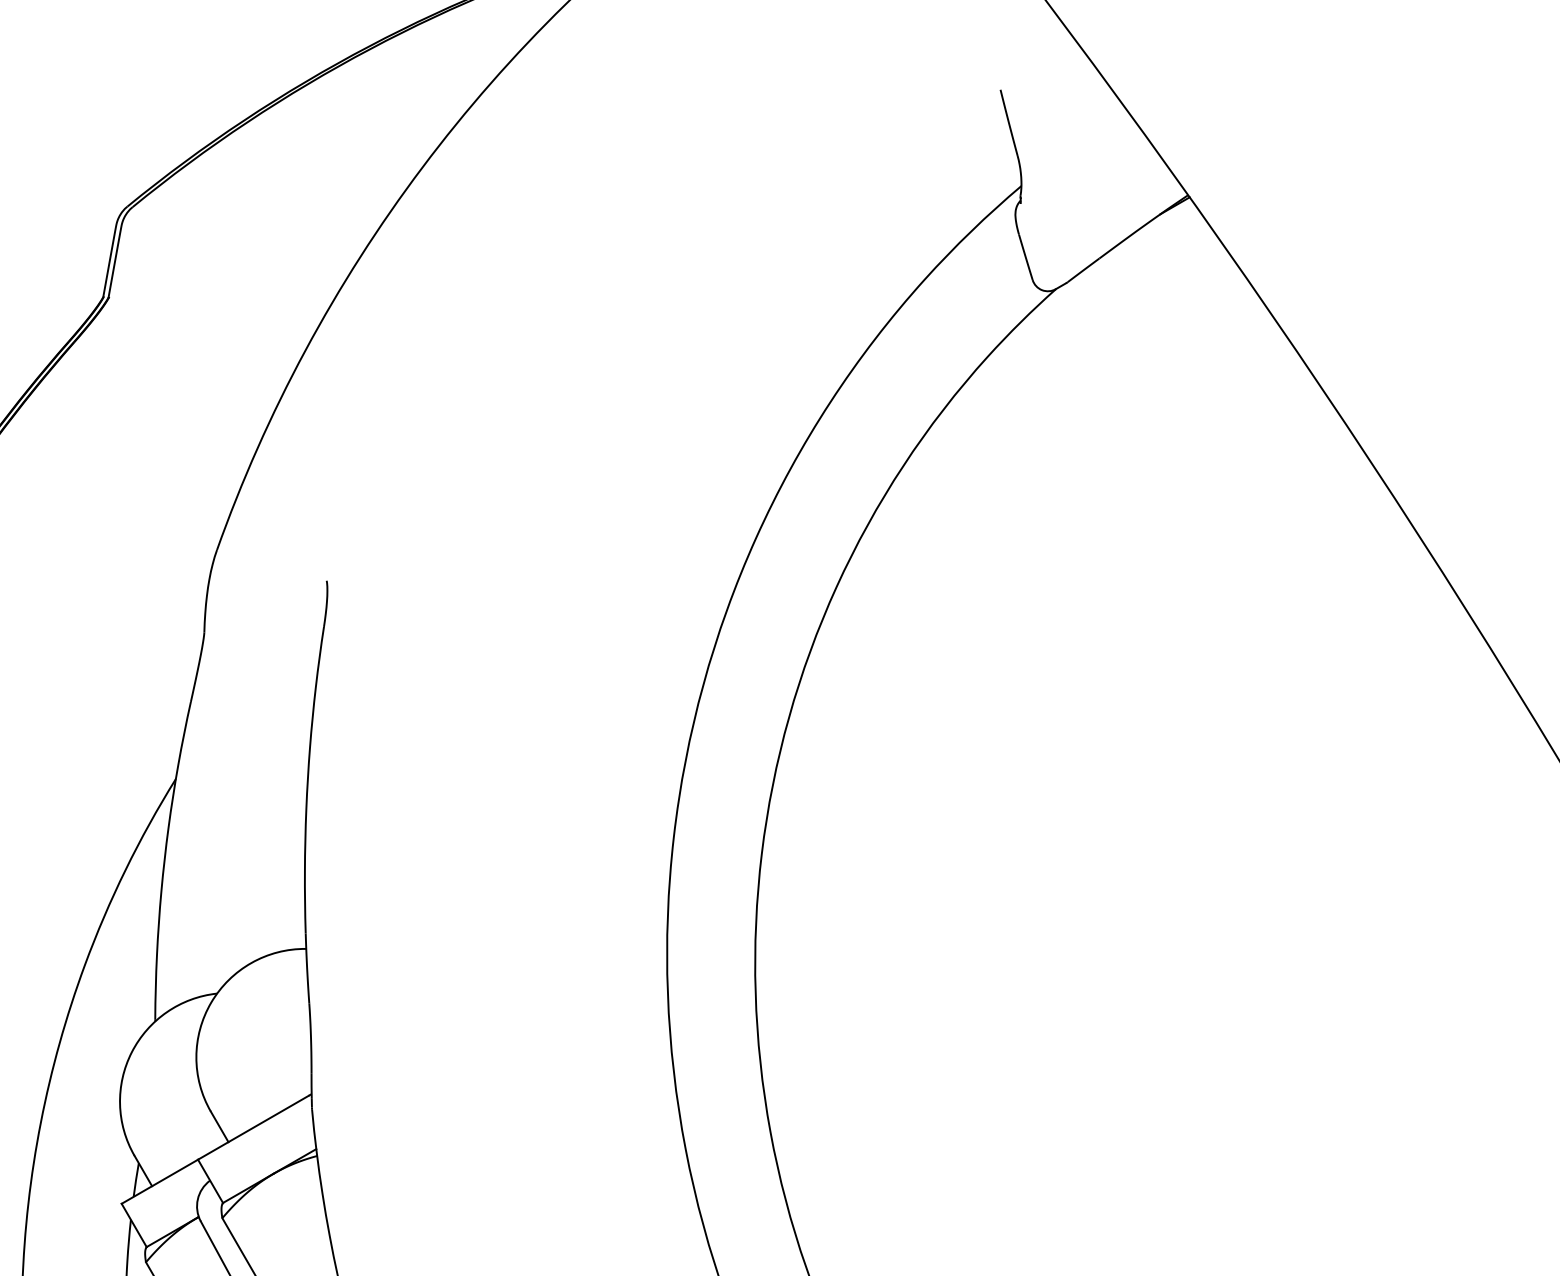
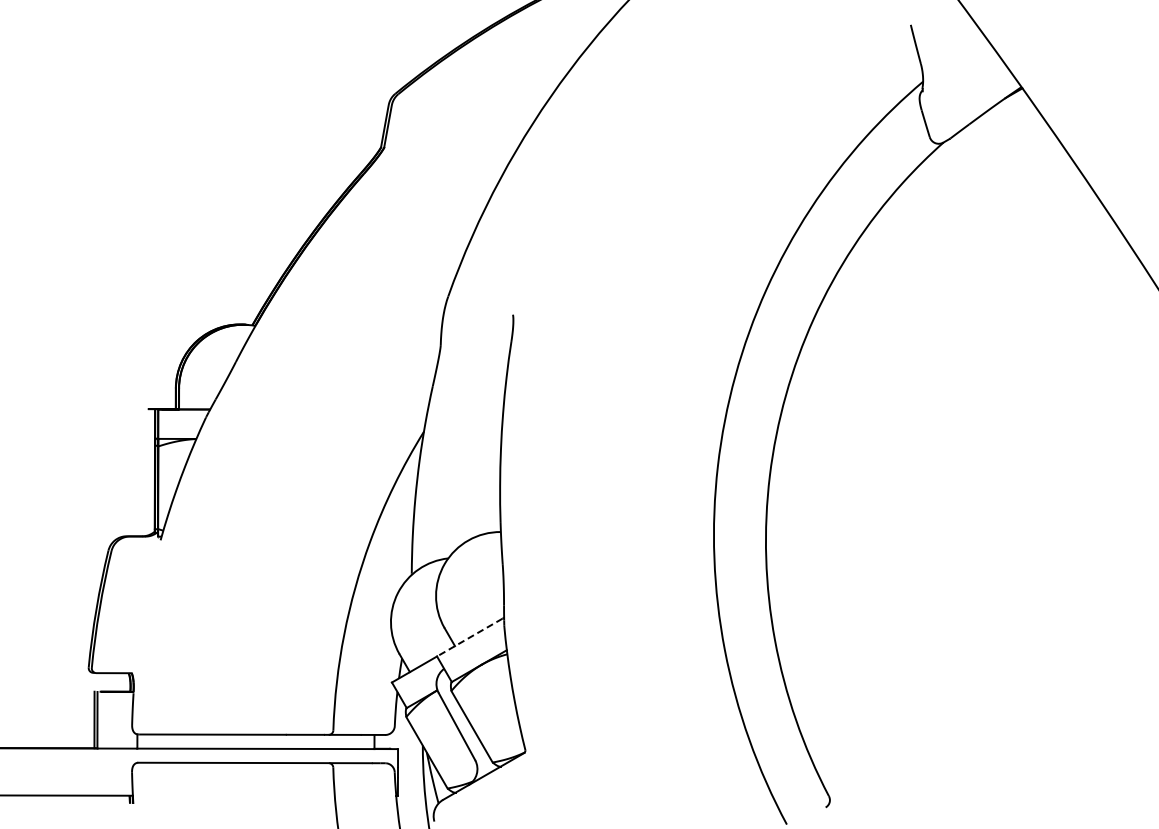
line: (253, 1127) -> (469, 637), solid -> dashed

